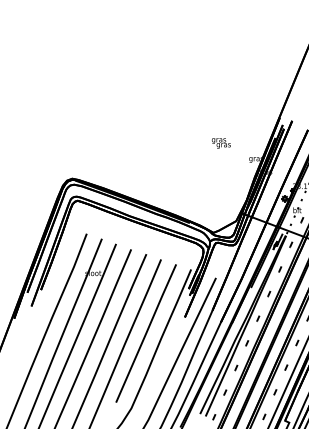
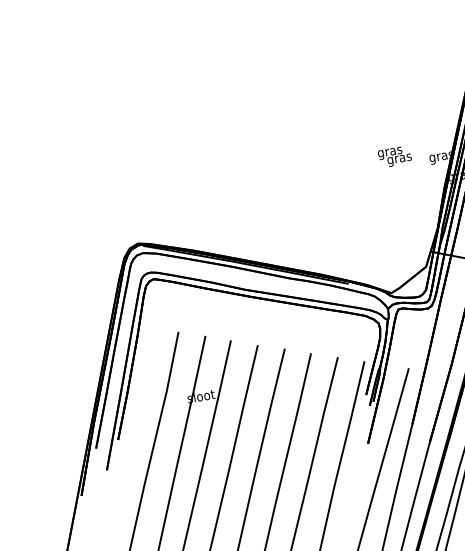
text: (221, 143) -> (395, 156), moved

